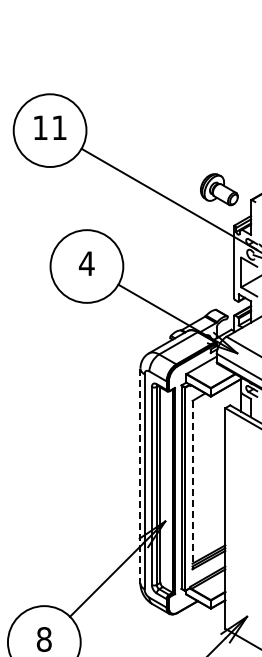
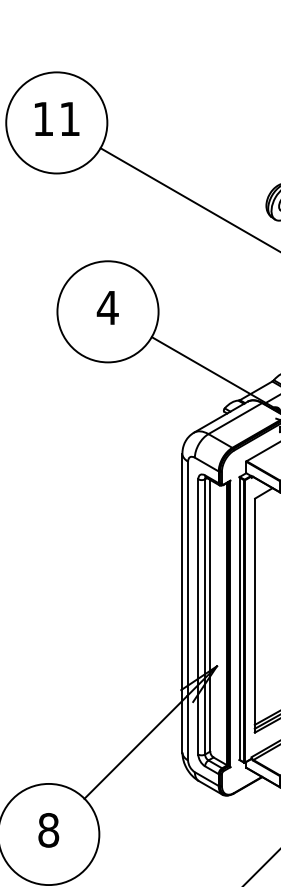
line: (140, 476) -> (182, 603), dashed -> solid
line: (192, 485) -> (254, 616), dashed -> solid

